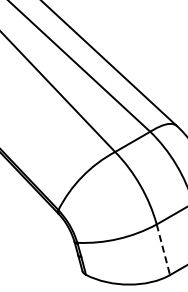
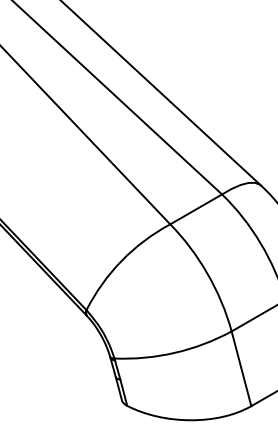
line: (163, 250) -> (241, 369), dashed -> solid

